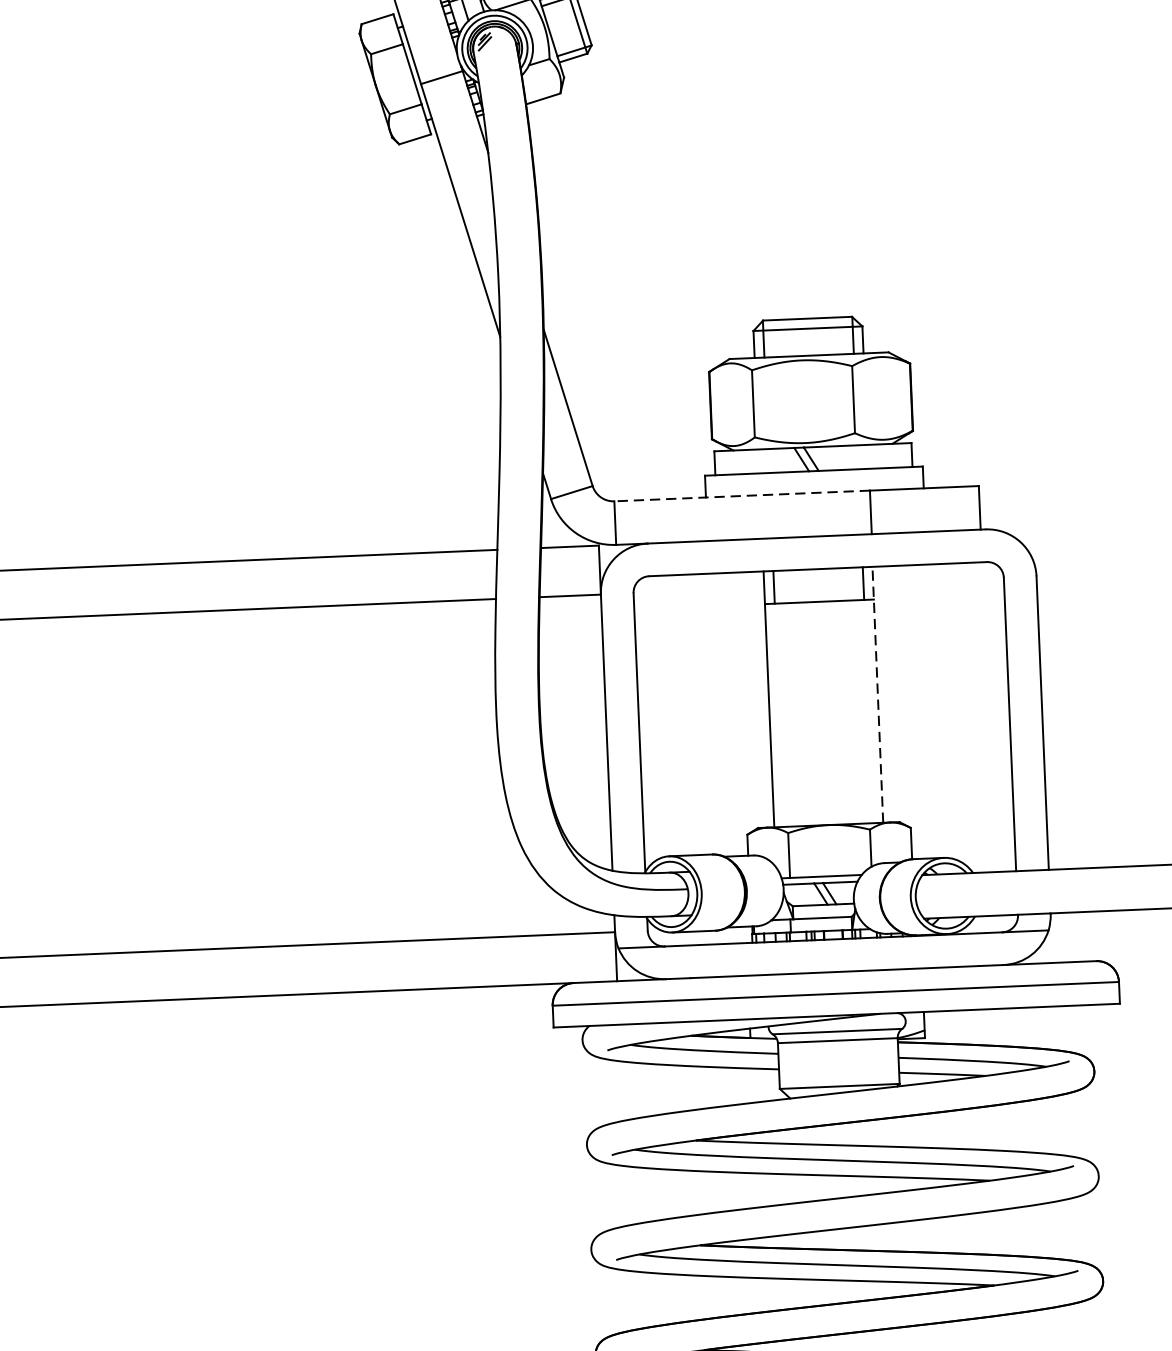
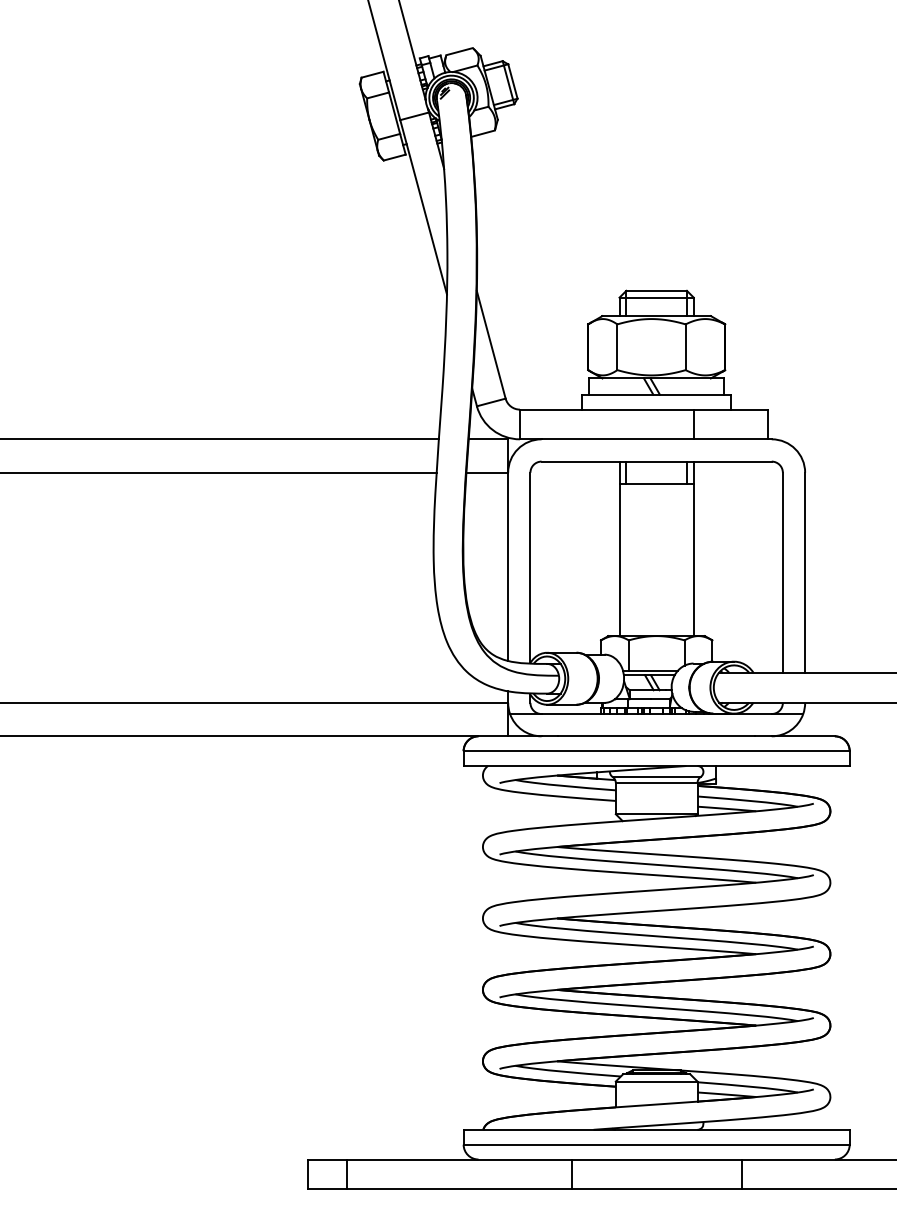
line: (741, 495) -> (606, 409), dashed -> solid
line: (877, 694) -> (693, 548), dashed -> solid

